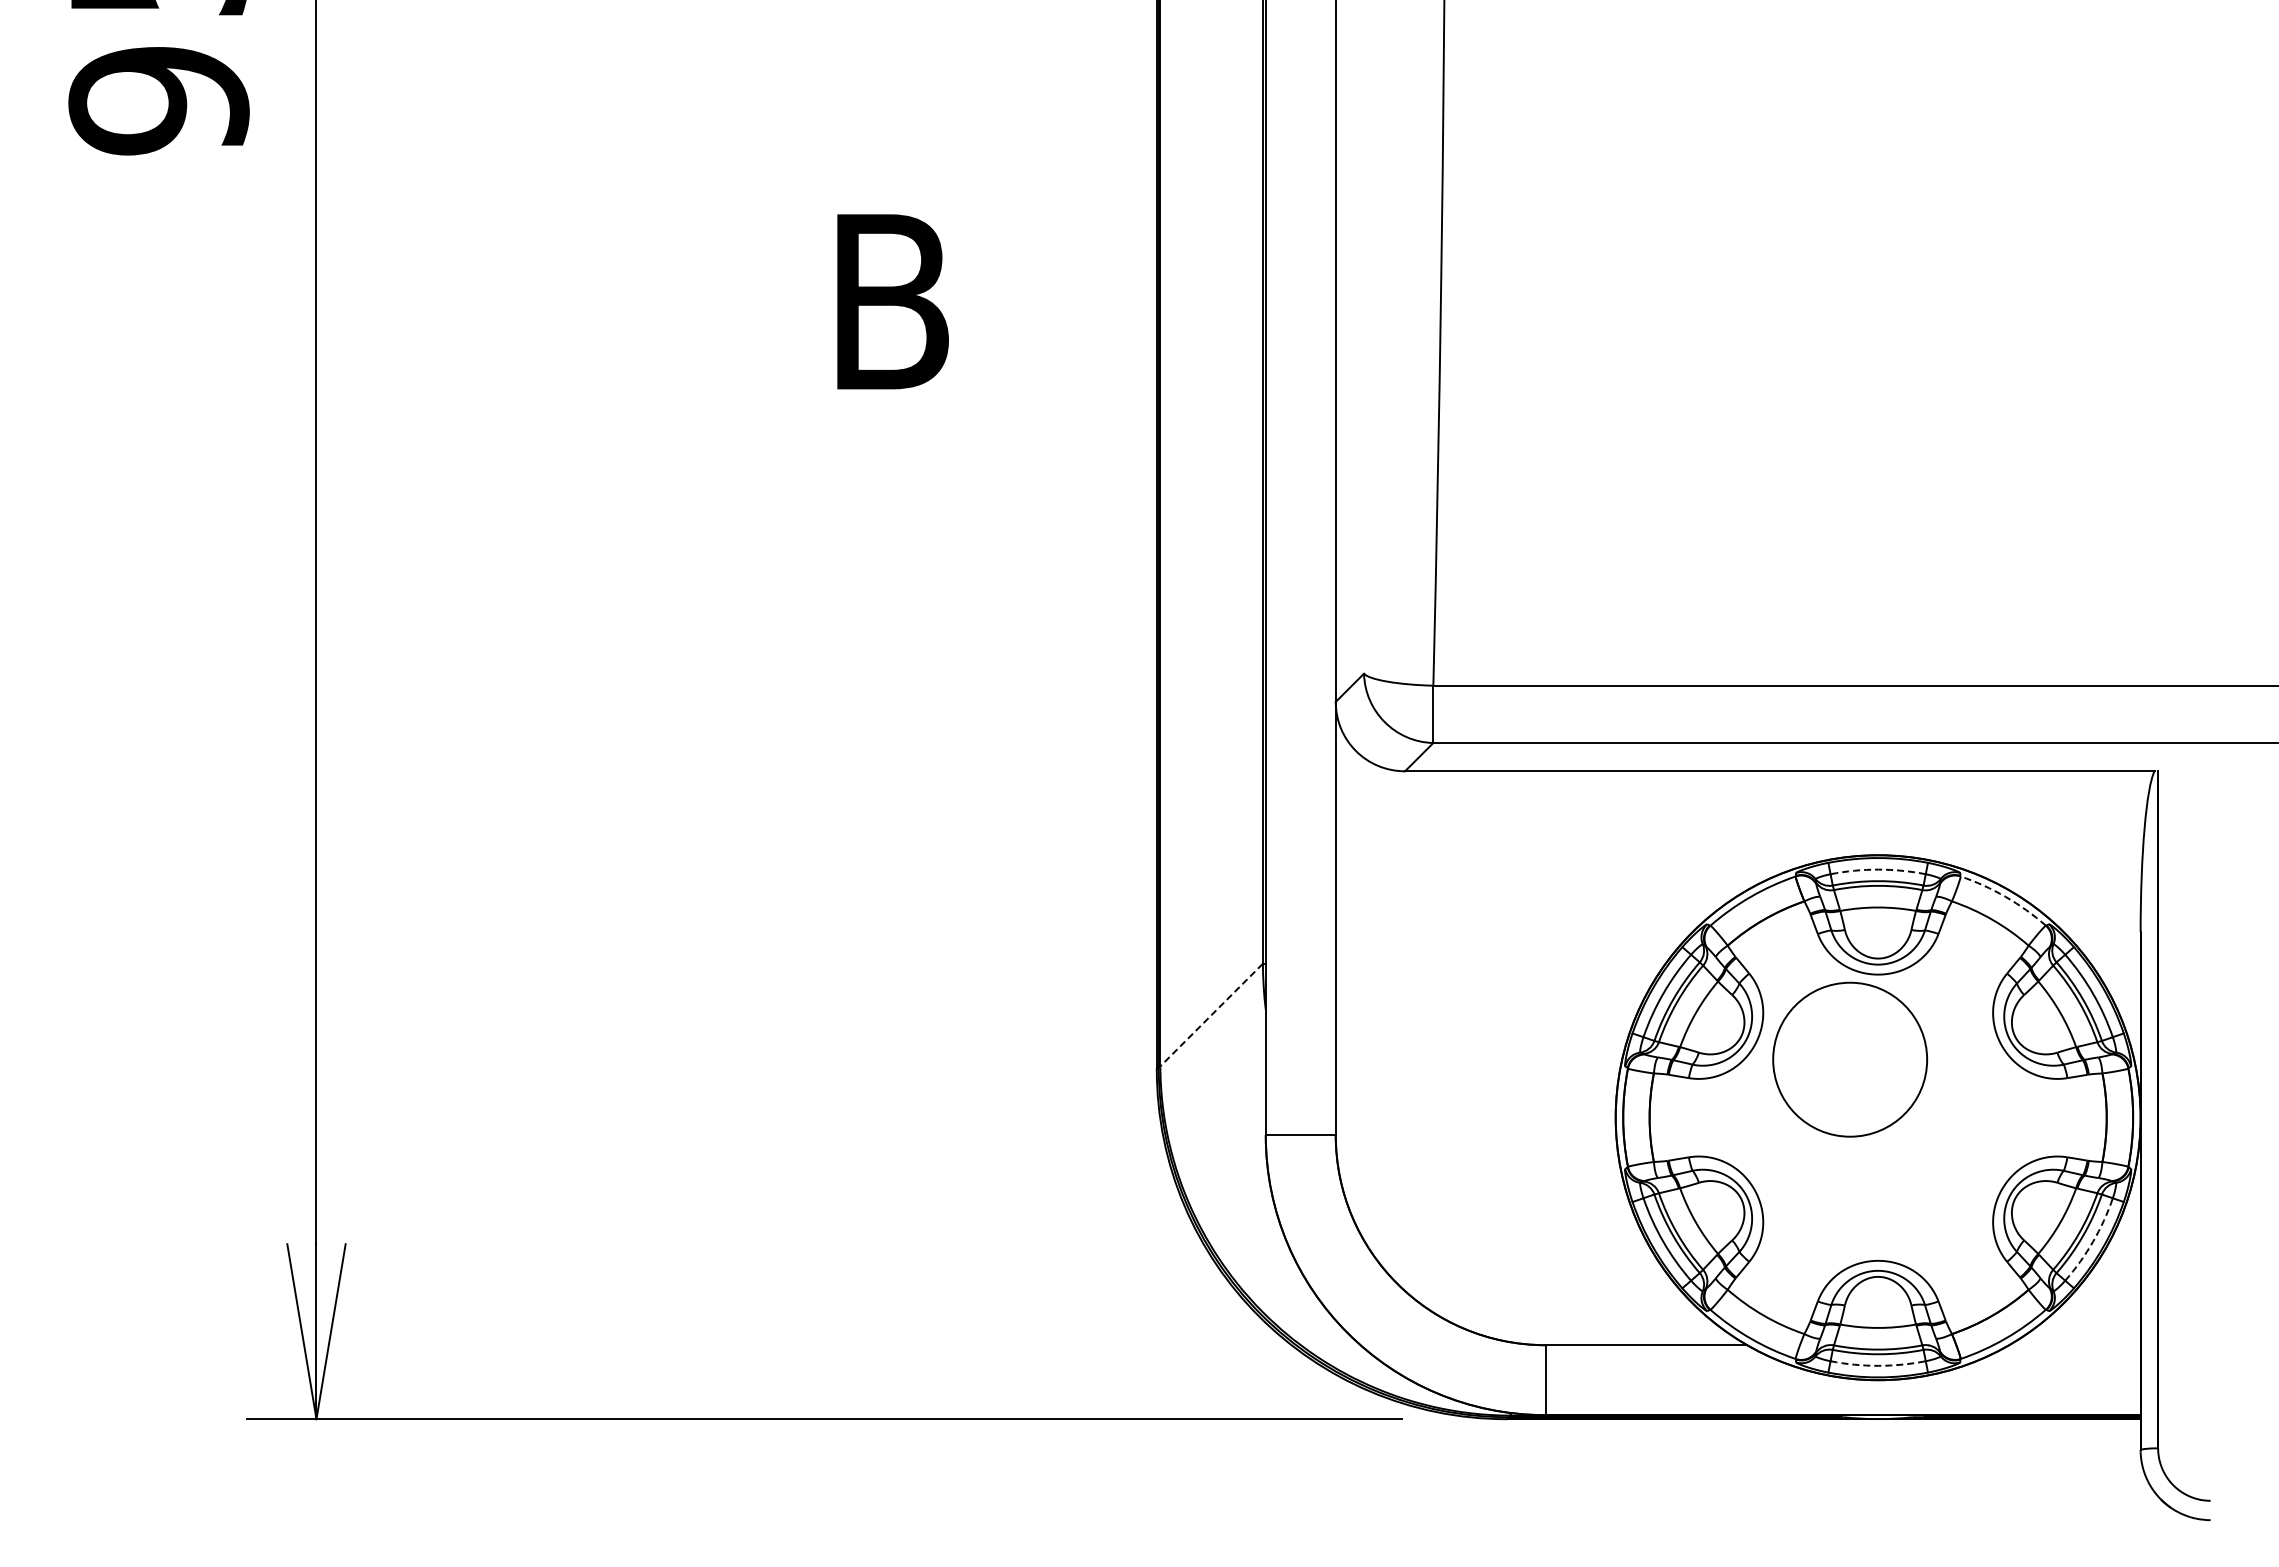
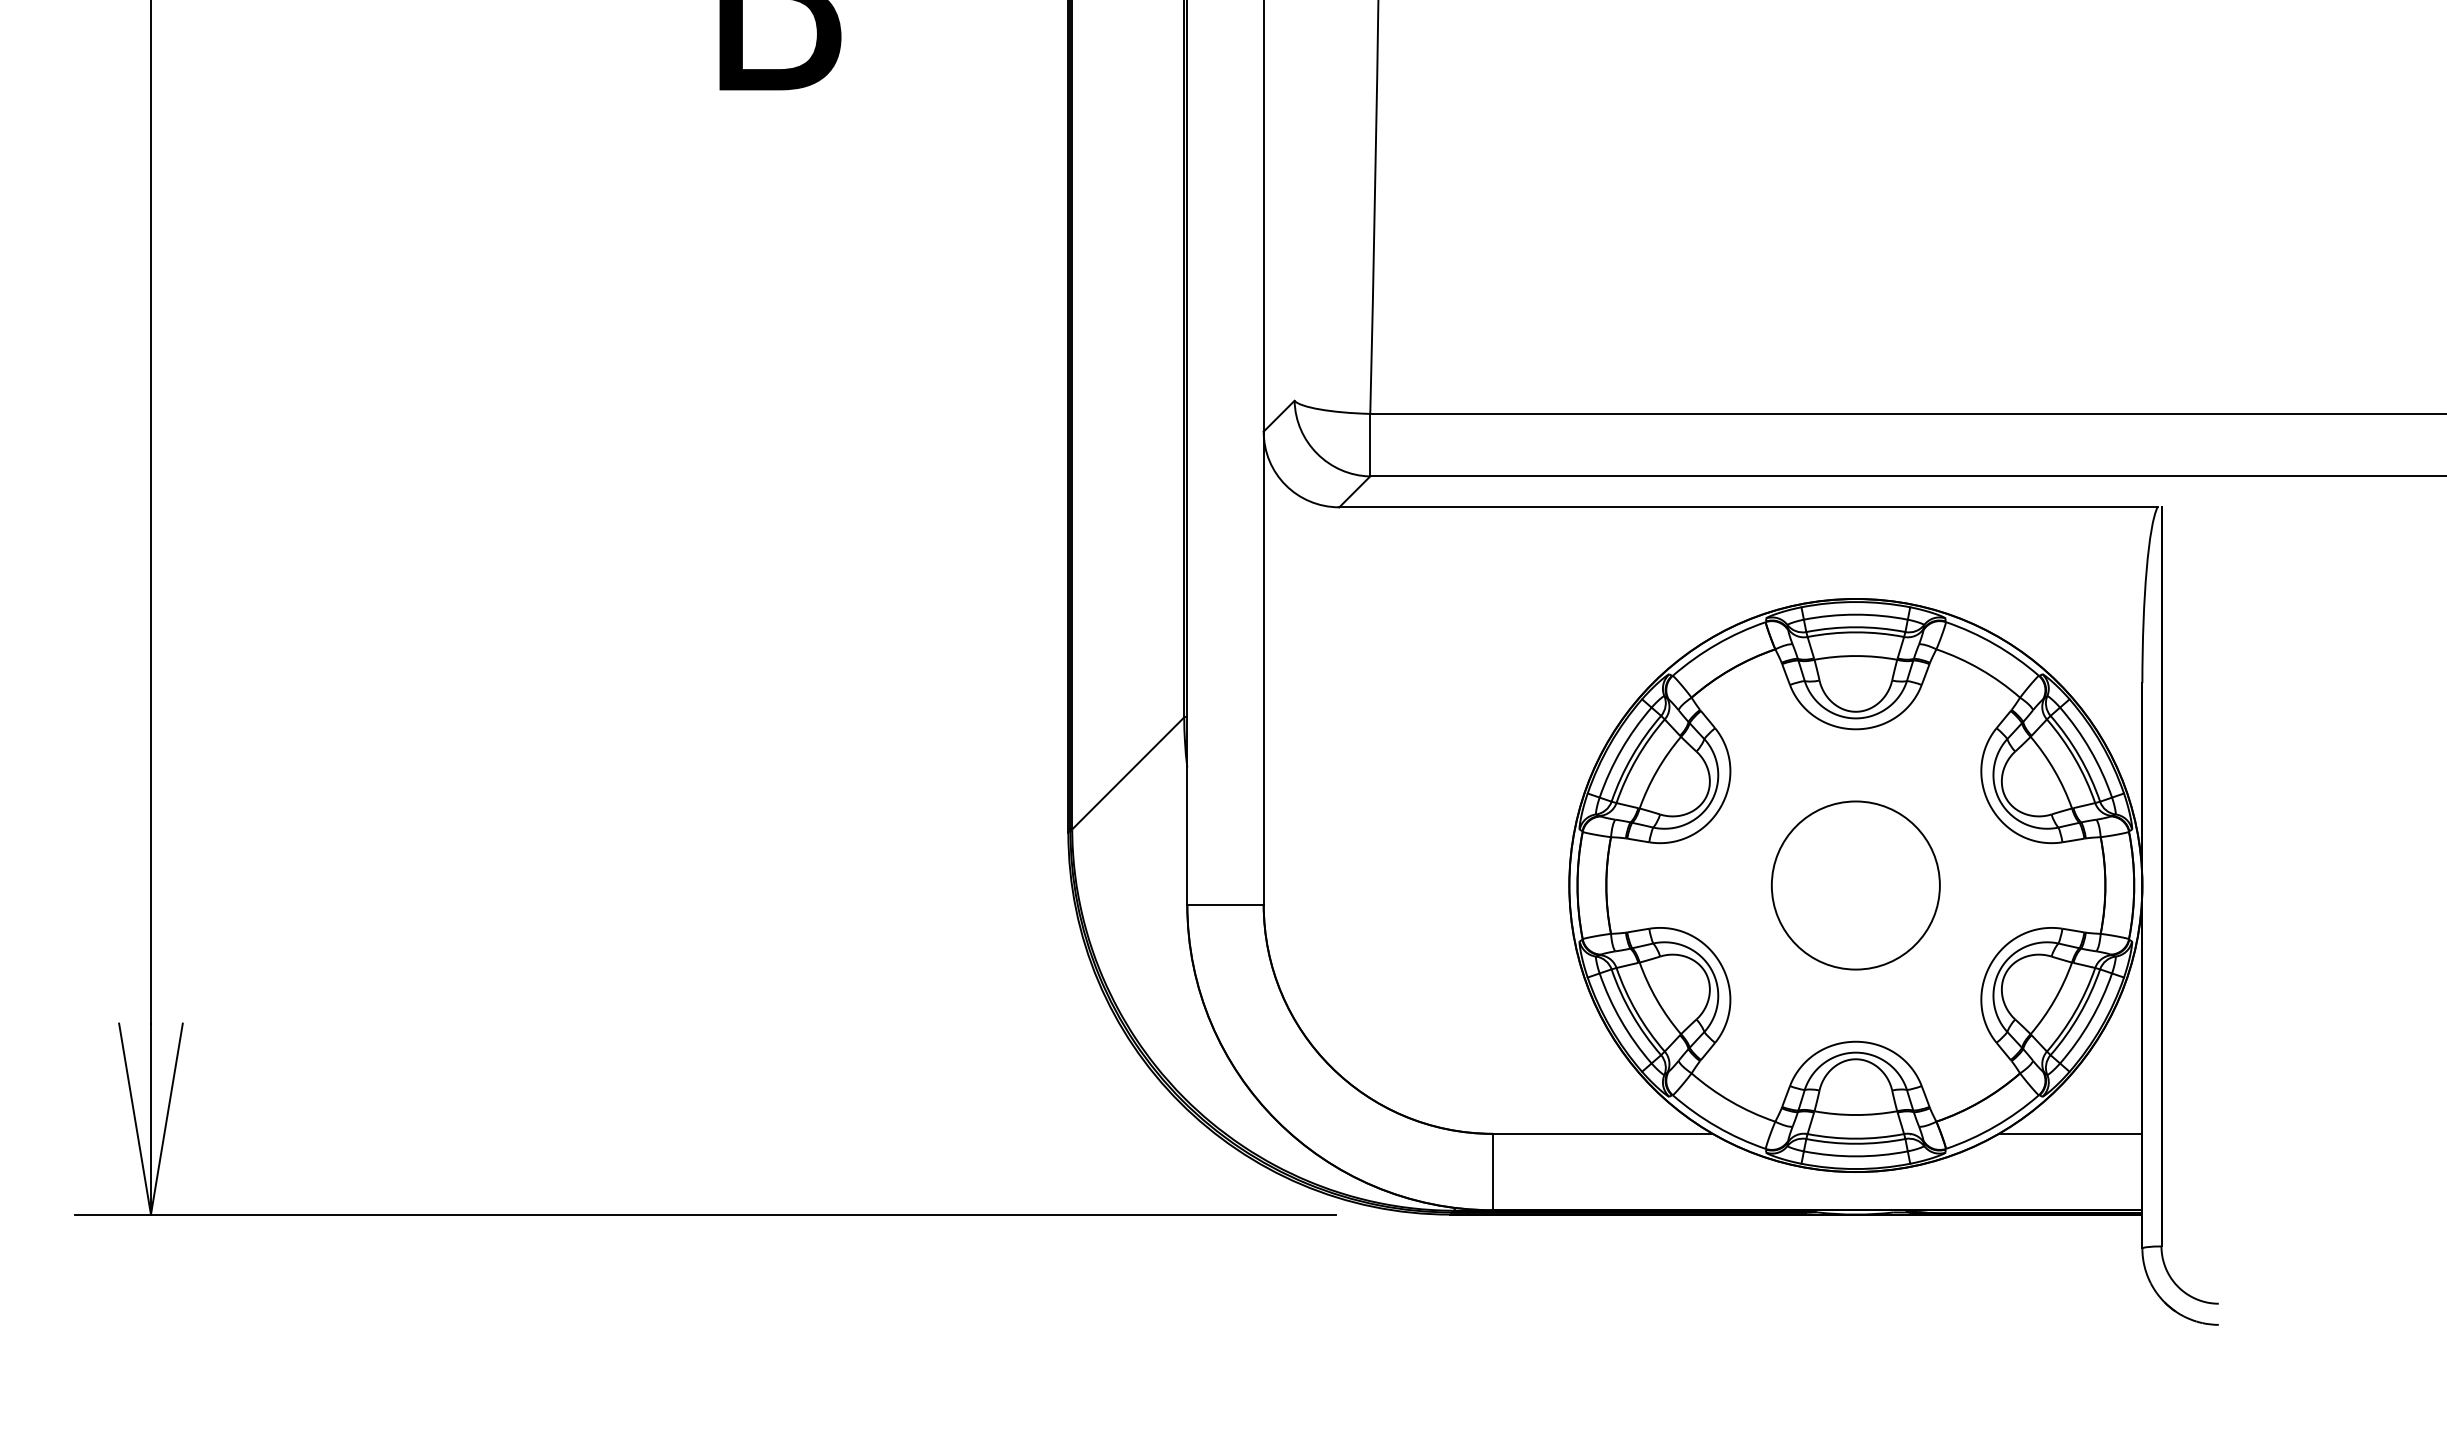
arc: (1878, 869) -> (1856, 614), dashed -> solid
arc: (2005, 896) -> (1994, 644), dashed -> solid
line: (1211, 1015) -> (1128, 773), dashed -> solid
circle: (1850, 1059) -> (1856, 885), moved
arc: (2093, 1241) -> (2090, 1020), dashed -> solid
line: (2074, 1345) -> (2070, 1134), added
arc: (1878, 1365) -> (1856, 1156), dashed -> solid

